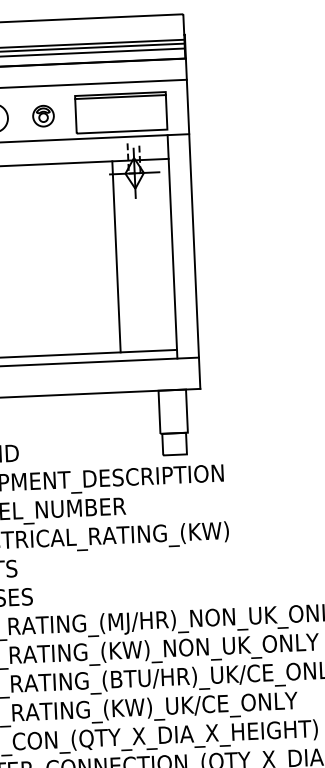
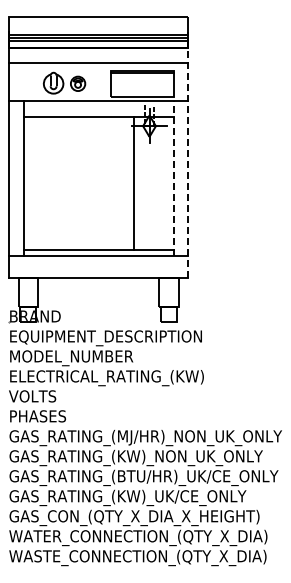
part: (44, 115) -> (78, 83), moved
line: (192, 211) -> (188, 154), solid -> dashed
line: (172, 247) -> (173, 178), solid -> dashed

